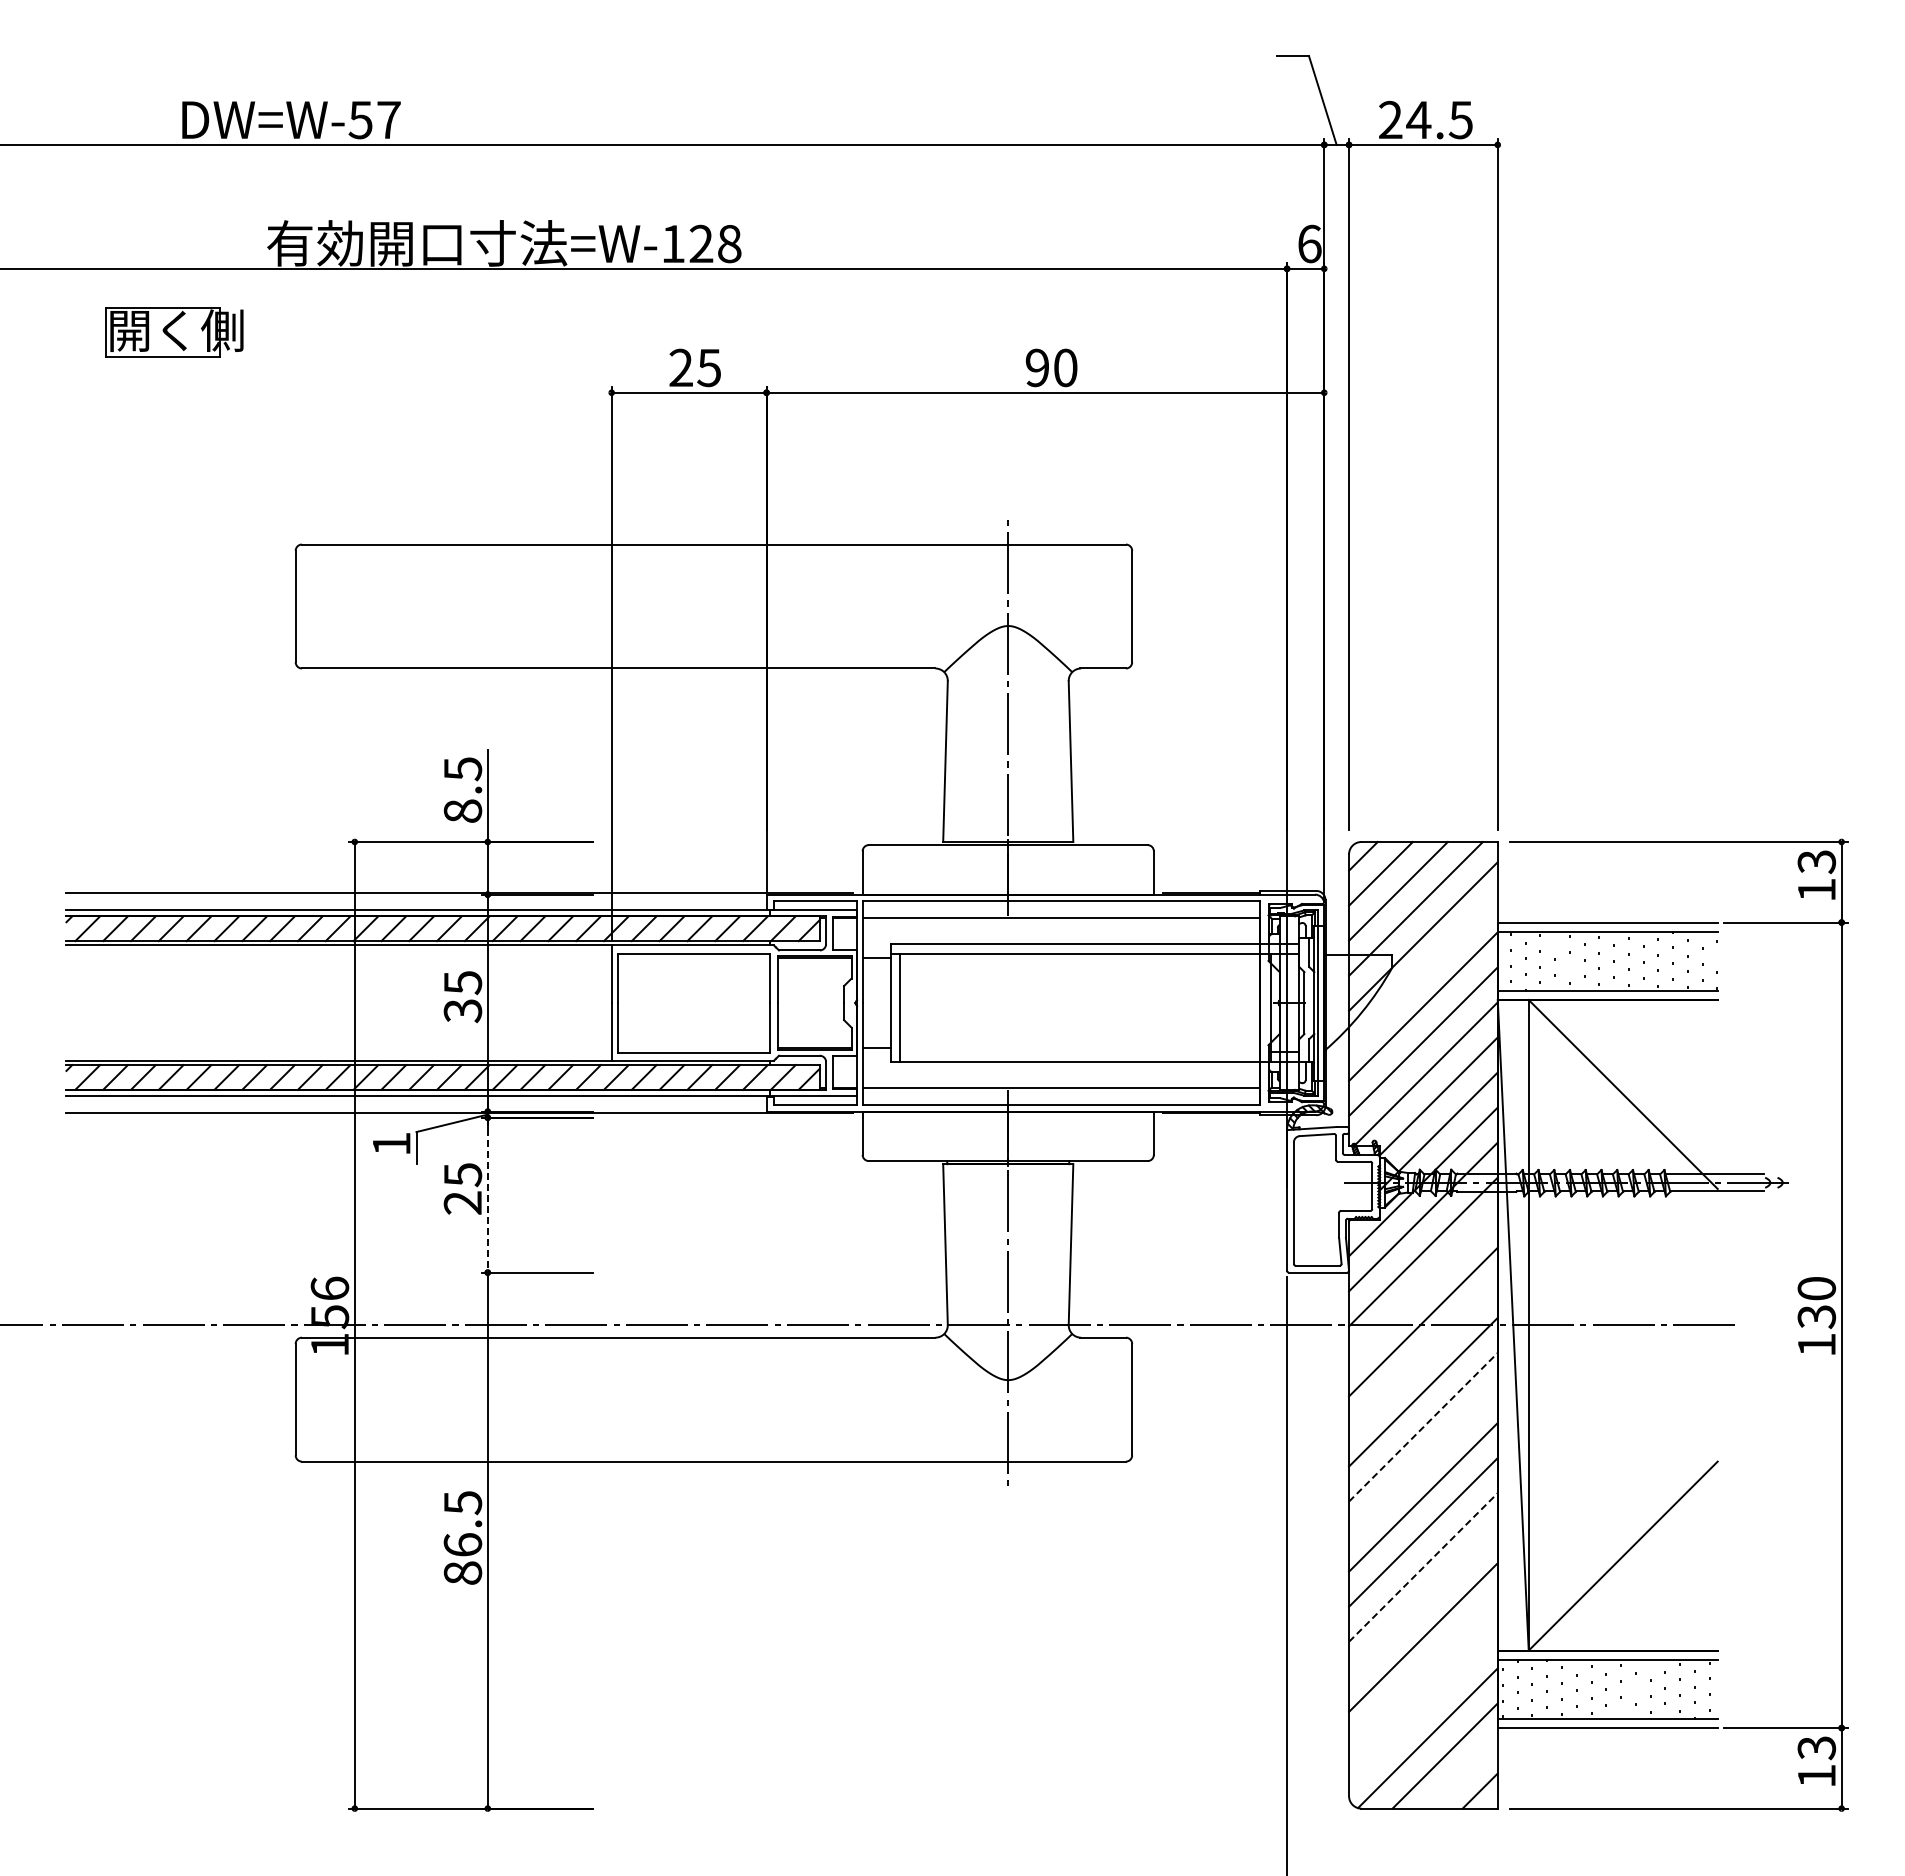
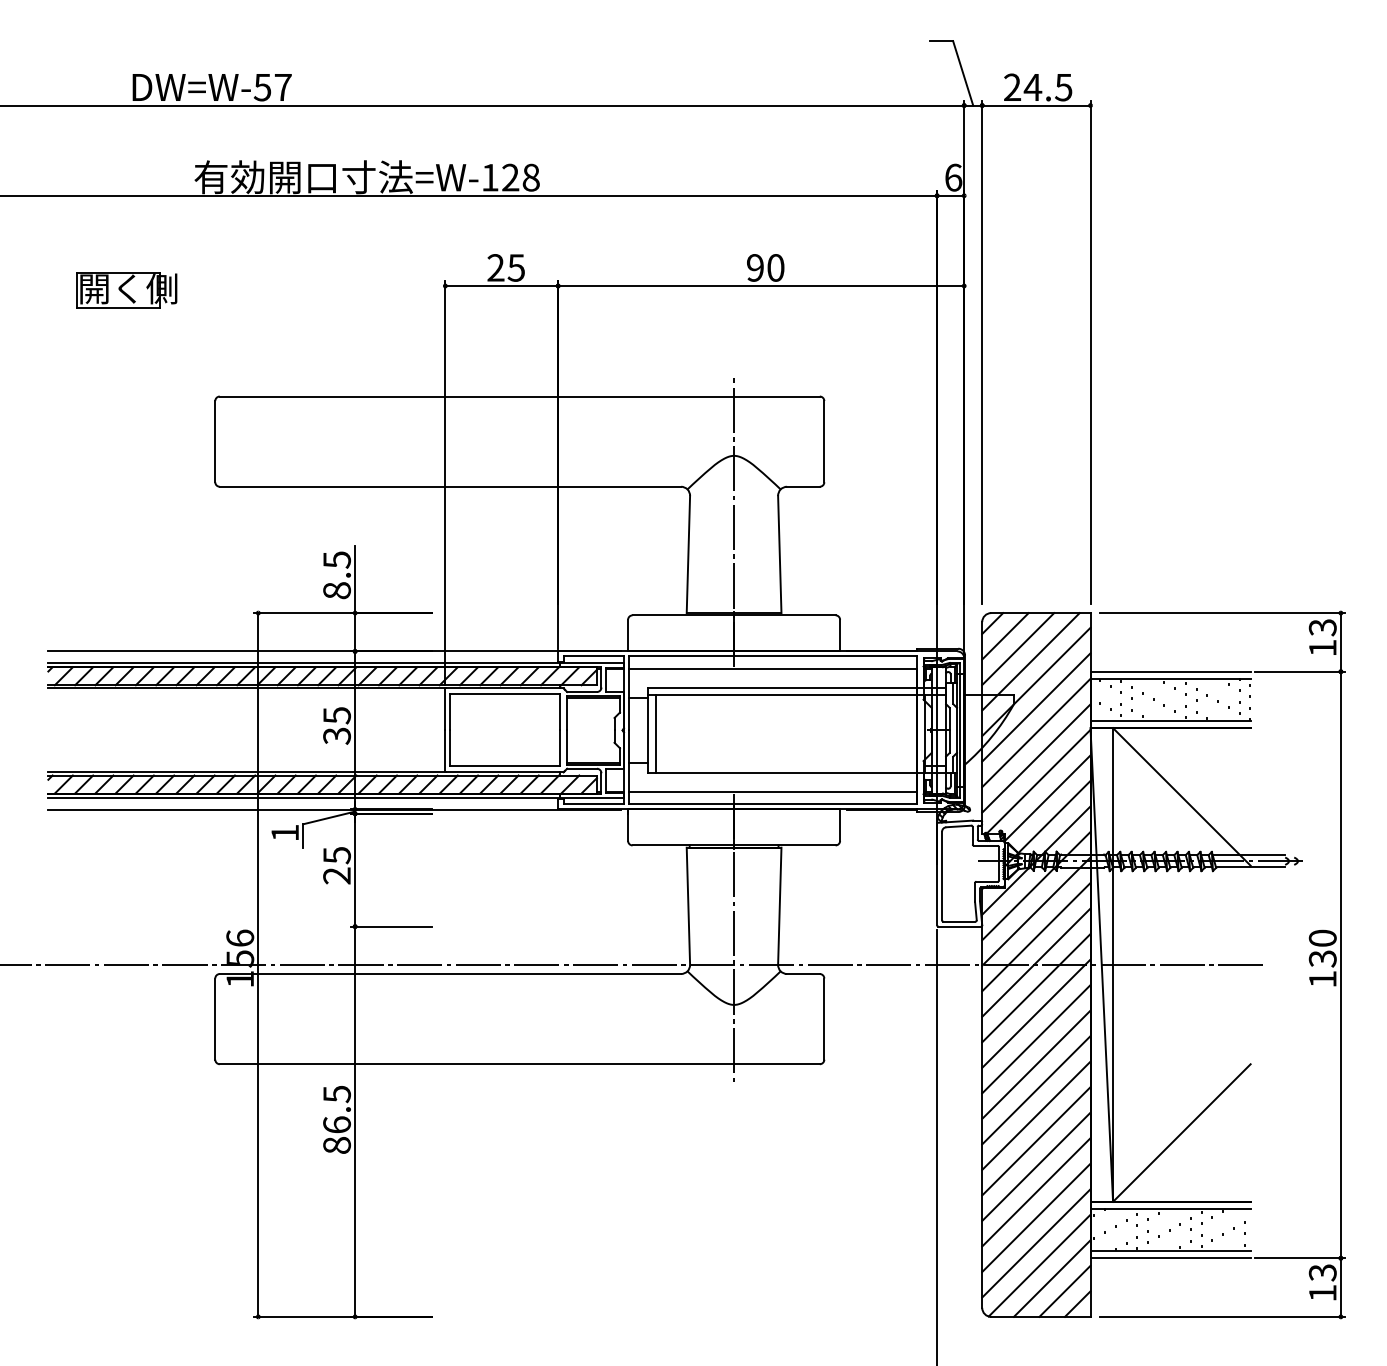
part: (174, 332) -> (127, 290), moved
line: (1423, 971) -> (1036, 707), added
line: (487, 1195) -> (354, 870), dashed -> solid
line: (1423, 1286) -> (1036, 936), added
line: (1423, 1356) -> (1036, 987), added
line: (1423, 1426) -> (1036, 1038), dashed -> solid
line: (1423, 1461) -> (1036, 1064), added
line: (1423, 1567) -> (1036, 1141), dashed -> solid
line: (1423, 1602) -> (1036, 1166), added
line: (1423, 1672) -> (1036, 1217), added
line: (1423, 1707) -> (1036, 1243), added
line: (1462, 1773) -> (1064, 1291), added

